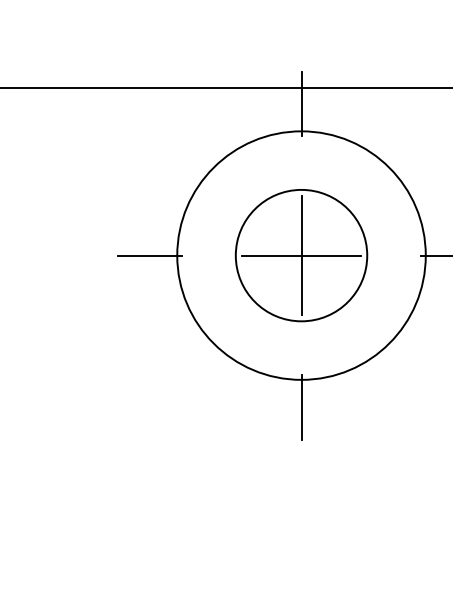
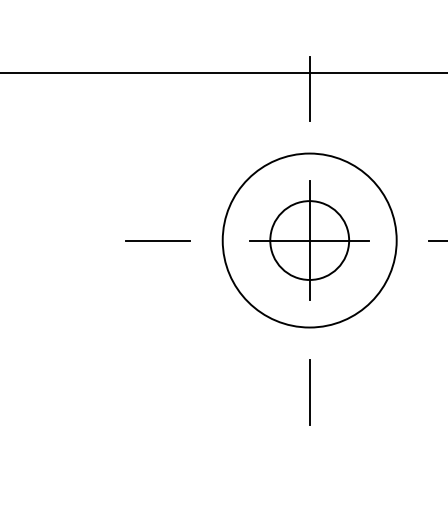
circle: (301, 255) -> (309, 240), size x0.6
circle: (301, 255) -> (309, 240), size x0.7

